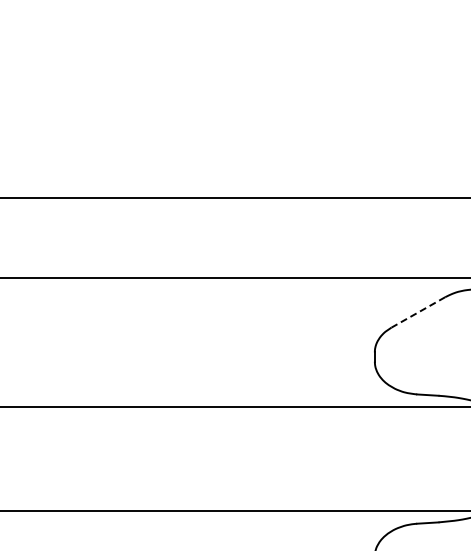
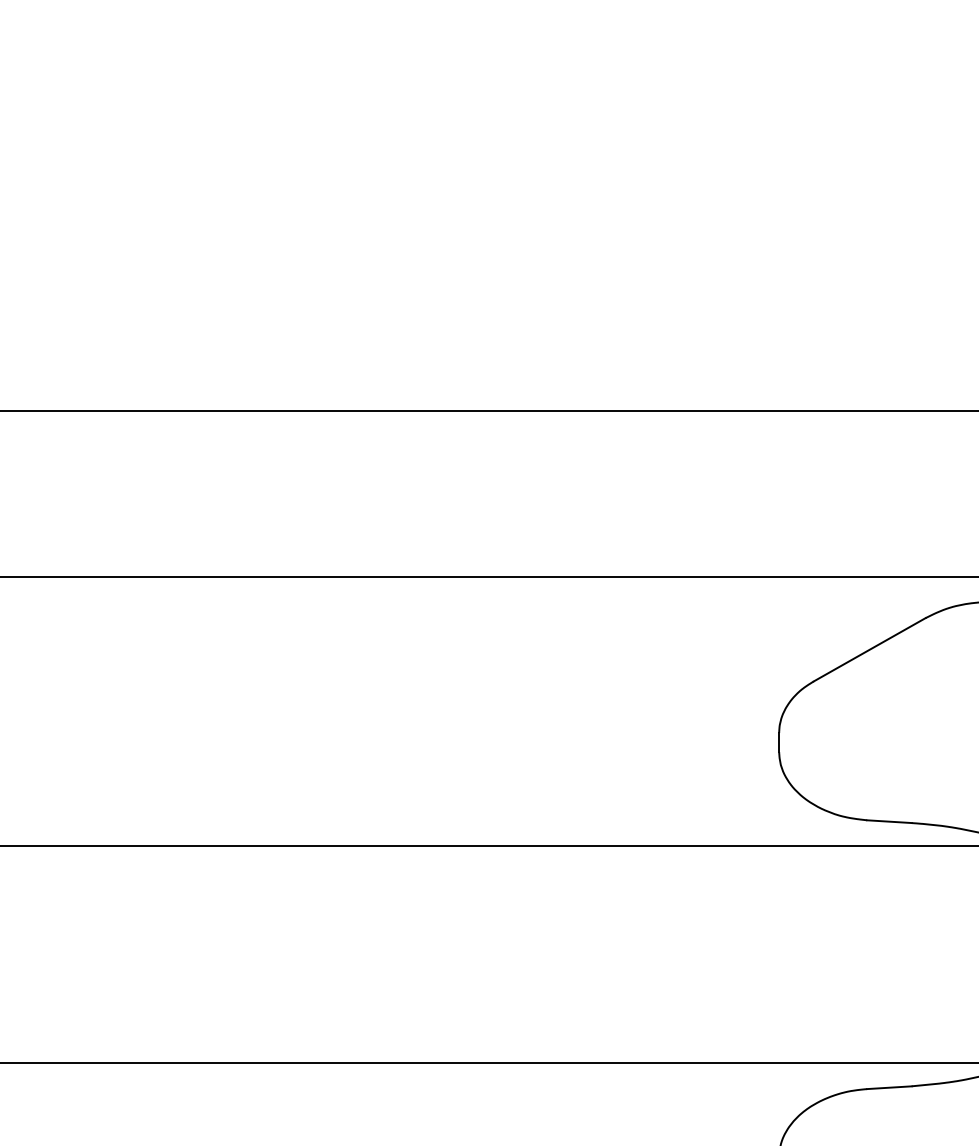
line: (418, 312) -> (869, 649), dashed -> solid

